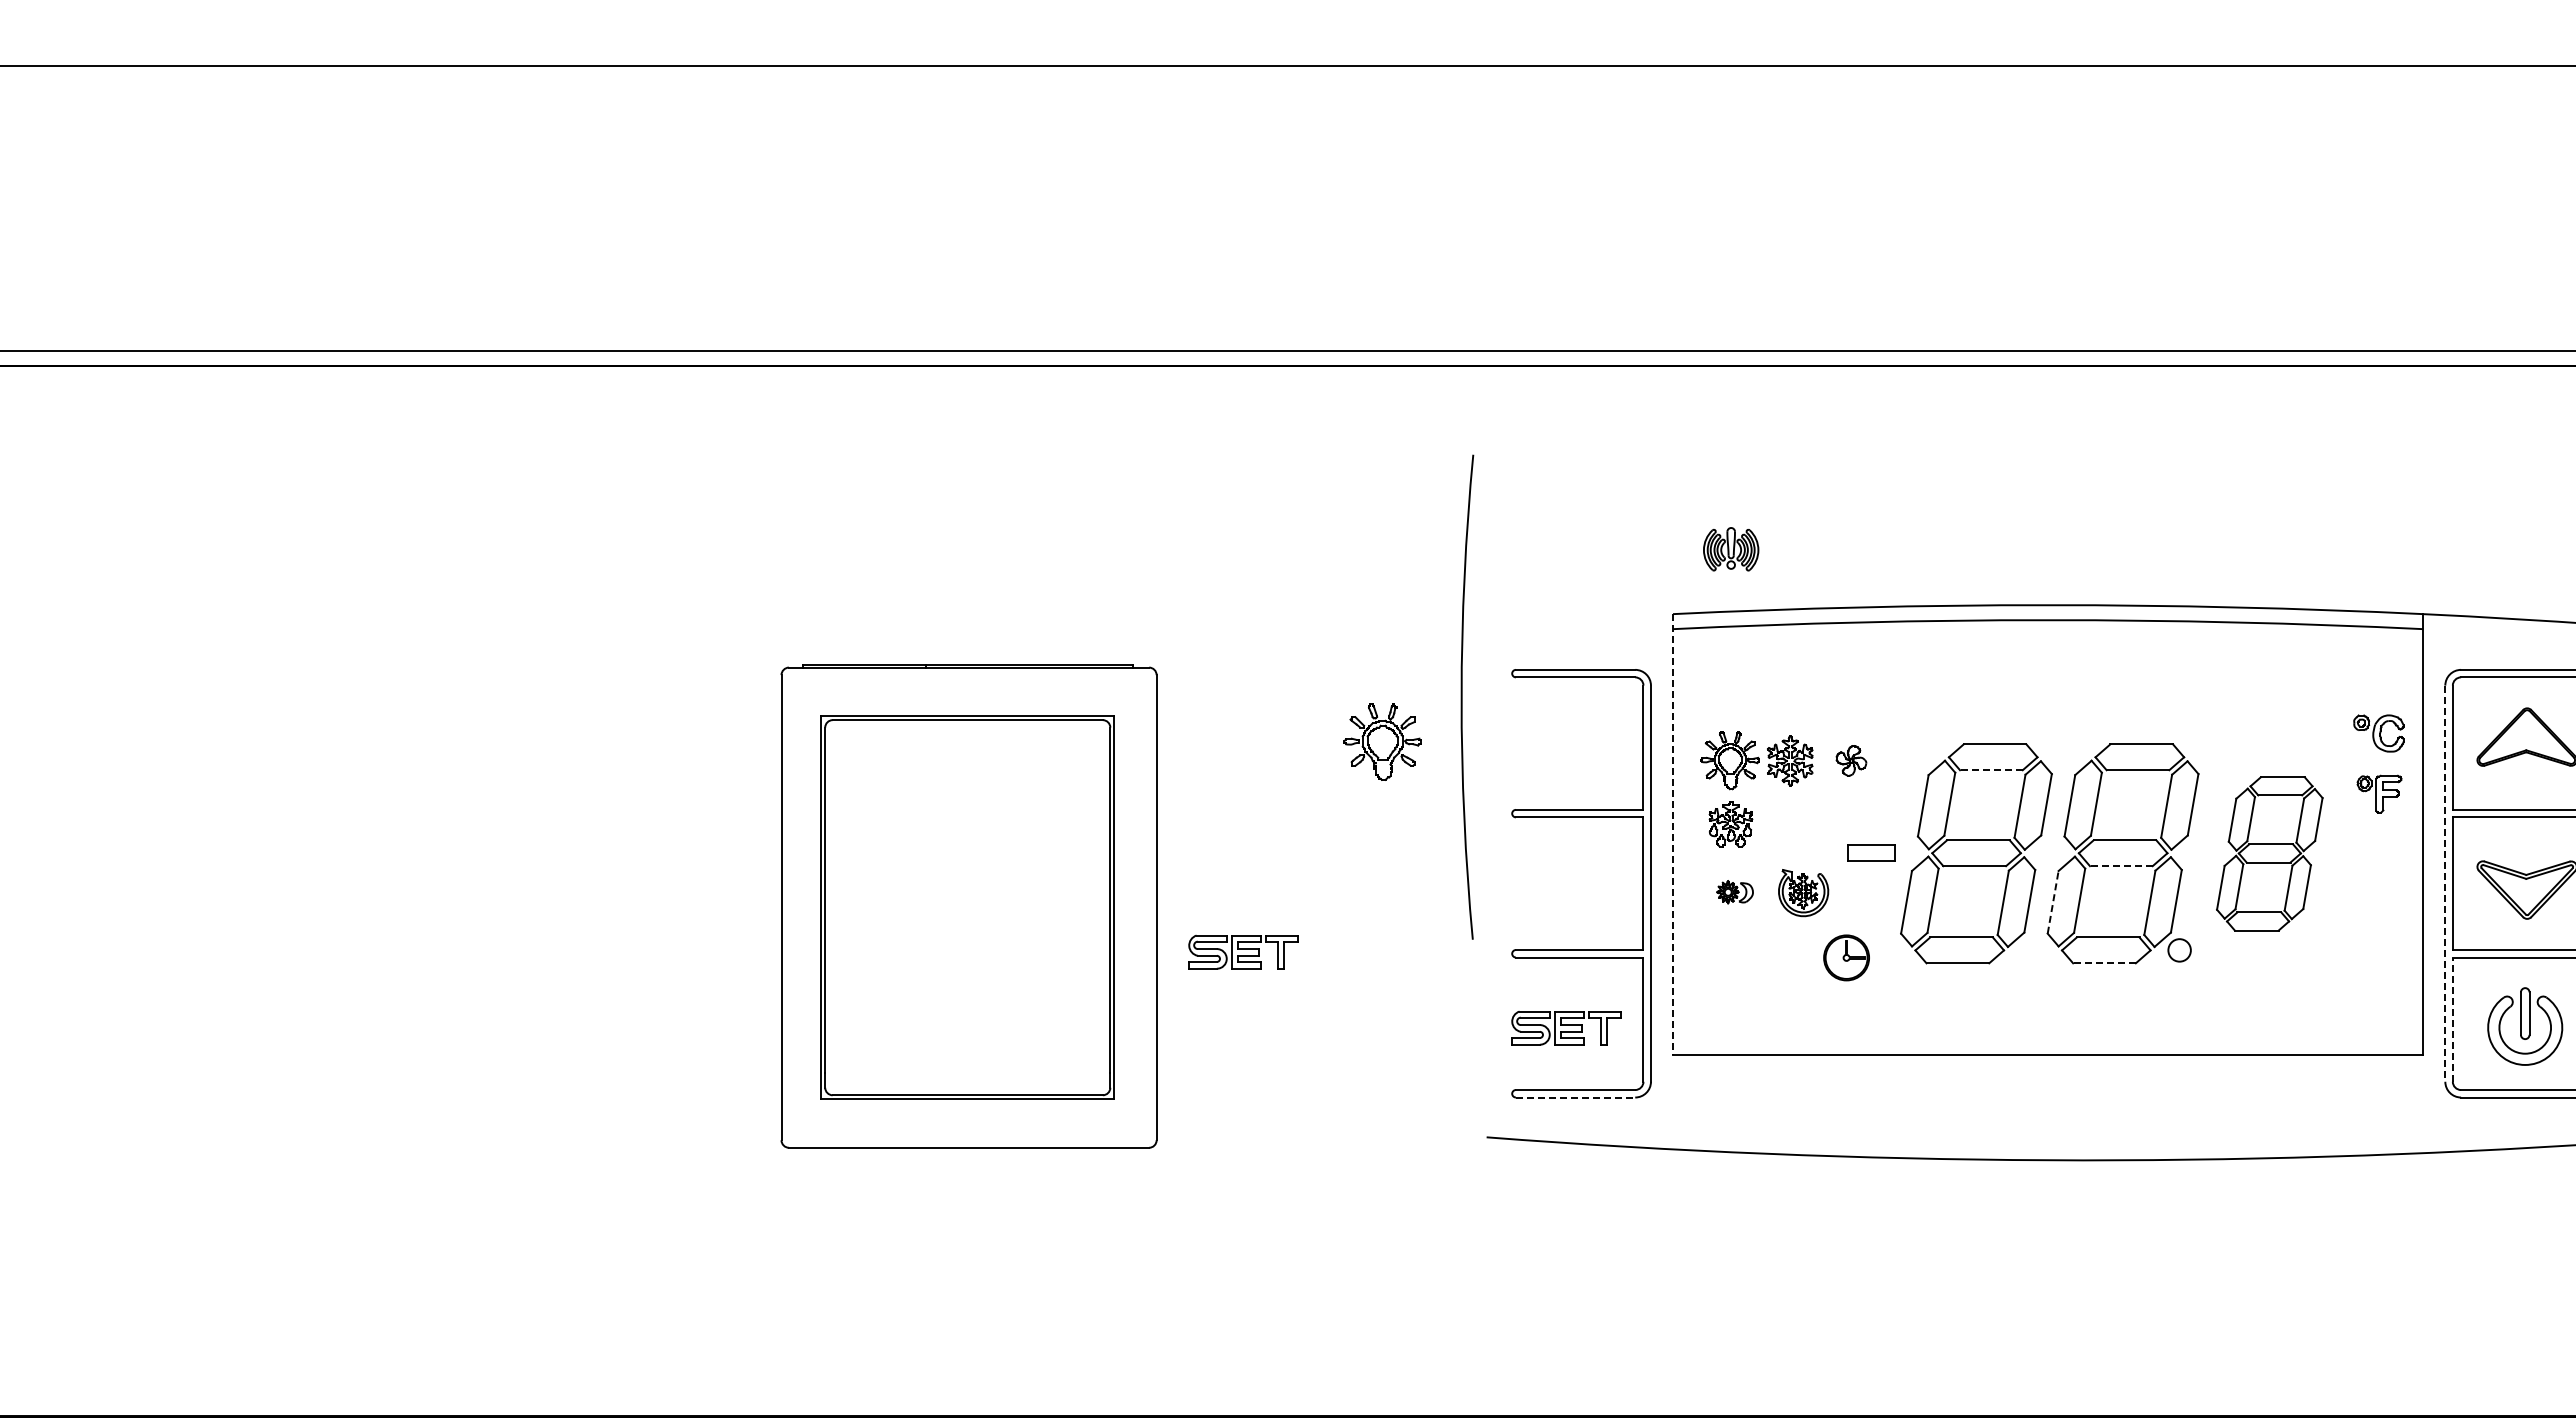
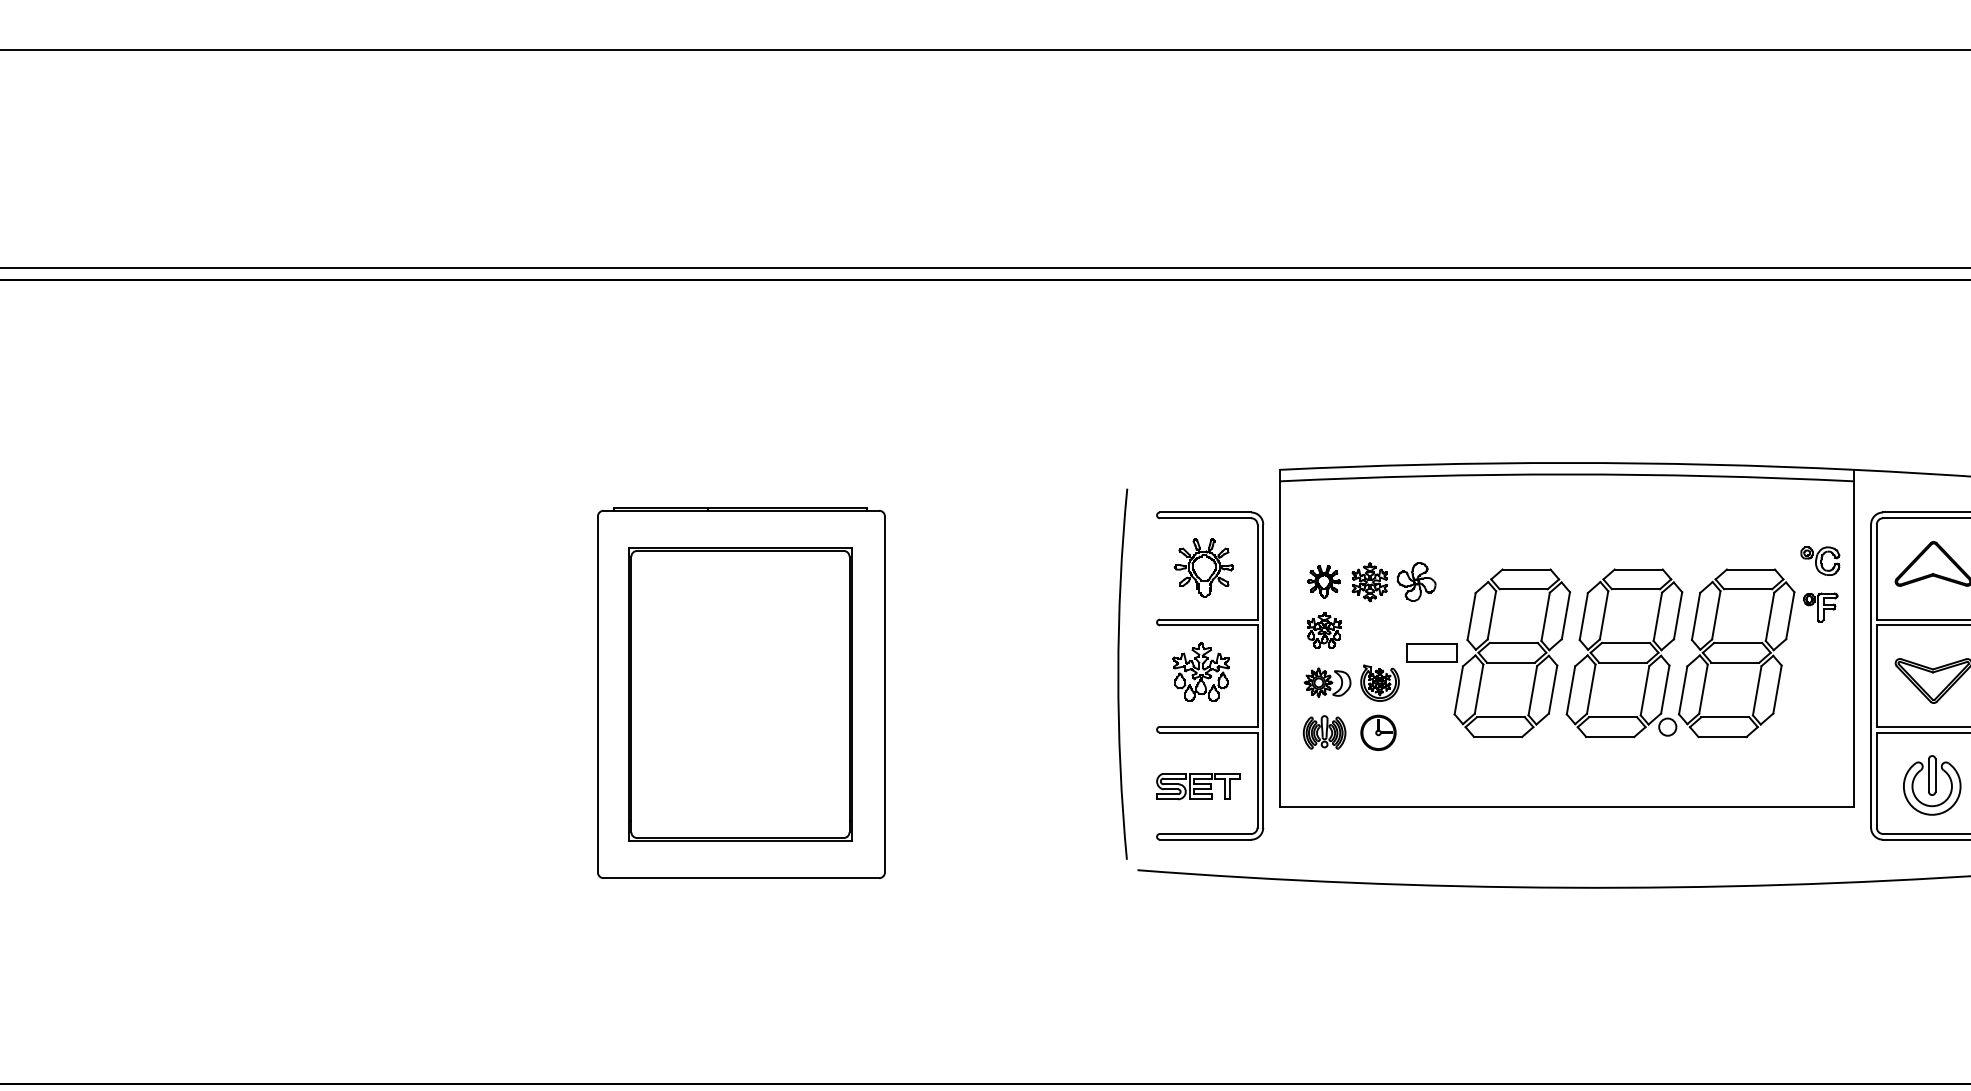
part: (1731, 549) -> (1324, 732), moved
arc: (1462, 696) -> (1119, 673), moved
part: (1382, 741) -> (1203, 567), moved
part: (1729, 760) -> (1323, 581), size x0.71
part: (1851, 760) -> (1416, 581), size x1.67
line: (1990, 770) -> (1523, 589), dashed -> solid
line: (1673, 834) -> (1280, 638), dashed -> solid
part: (1871, 853) -> (1431, 653), size x1.43
part: (2269, 853) -> (1736, 653), size x1.43
line: (2120, 866) -> (1622, 662), dashed -> solid
part: (1569, 878) -> (1200, 672), added
line: (2445, 884) -> (1871, 676), dashed -> solid
part: (1734, 891) -> (1327, 682), size x1.67
line: (2053, 902) -> (1571, 690), dashed -> solid
part: (1243, 951) -> (951, 728), removed
part: (1846, 957) -> (1378, 732), moved
line: (2103, 963) -> (1609, 737), dashed -> solid
line: (2452, 1019) -> (1876, 780), dashed -> solid
line: (1575, 1097) -> (1205, 839), dashed -> solid

